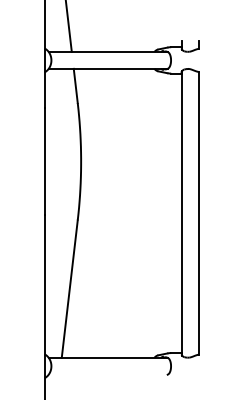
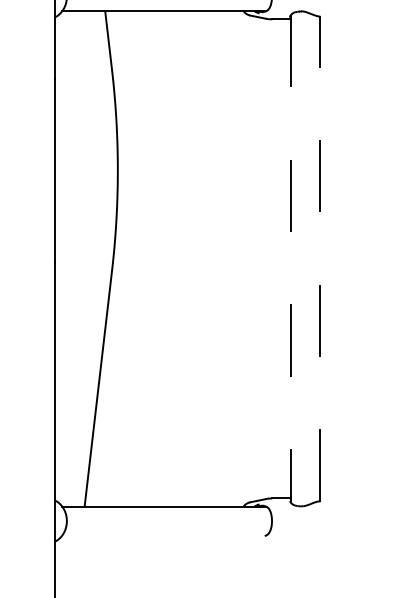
line: (199, 212) -> (320, 257), solid -> dashed
line: (182, 213) -> (291, 259), solid -> dashed

